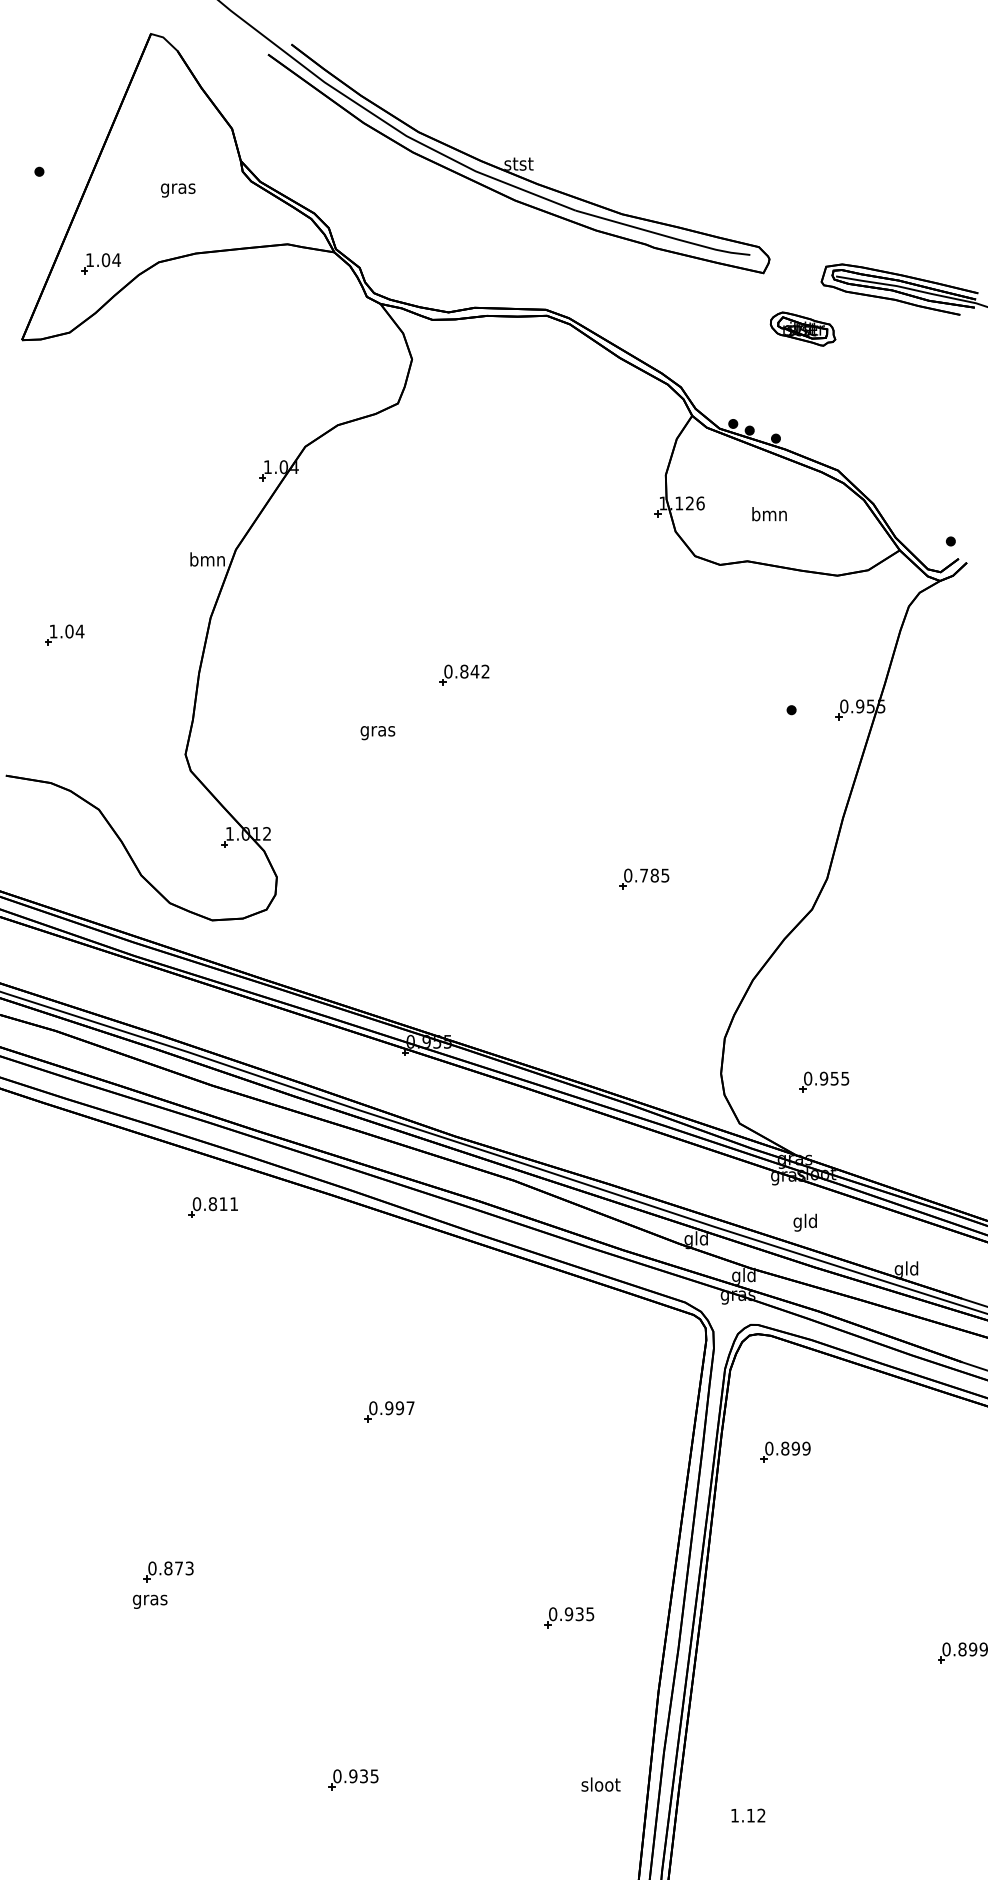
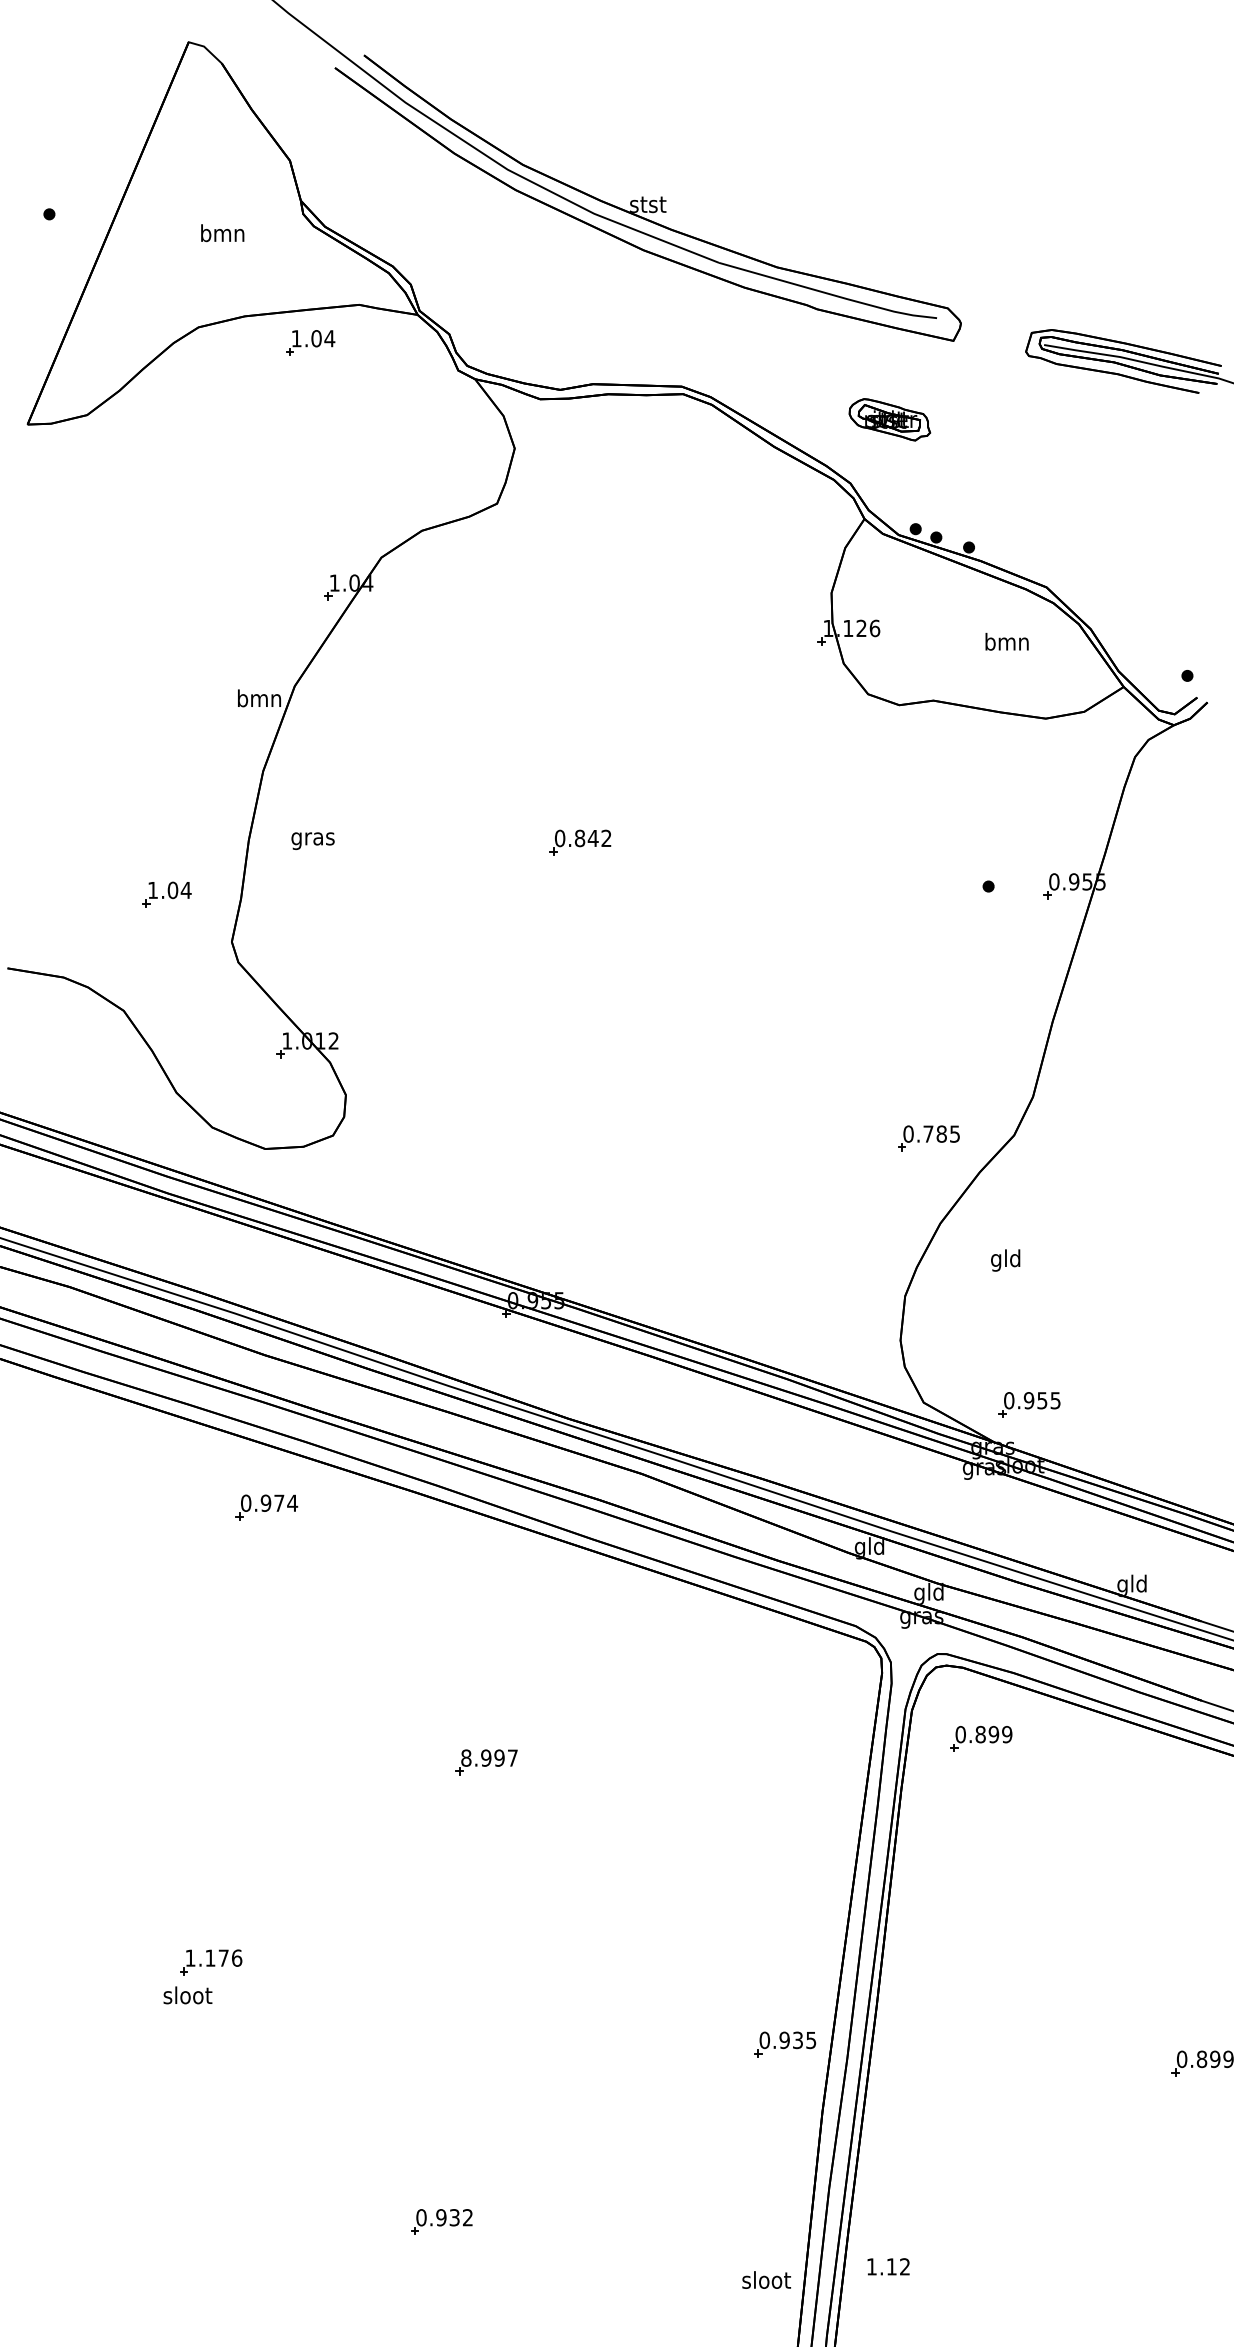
text: (178, 188) -> (222, 235), gras -> bmn
part: (101, 263) -> (310, 342), moved
part: (802, 328) -> (889, 419), moved
text: (769, 513) -> (1006, 641), moved
part: (64, 634) -> (166, 894), moved
text: (377, 732) -> (312, 840), moved
part: (644, 879) -> (928, 1138), moved
part: (824, 1081) -> (1029, 1404), moved
text: (223, 1203) -> (279, 1502), 0.811 -> 0.974
text: (805, 1222) -> (1005, 1260), moved
text: (373, 1407) -> (466, 1757), 0.997 -> 8.997
part: (785, 1451) -> (981, 1738), moved
text: (170, 1567) -> (213, 1957), 0.873 -> 1.176
text: (150, 1599) -> (187, 1997), gras -> sloot
part: (569, 1617) -> (785, 2044), moved
text: (374, 1776) -> (467, 2217), 0.935 -> 0.932
text: (600, 1784) -> (766, 2279), moved
text: (748, 1815) -> (888, 2266), moved

